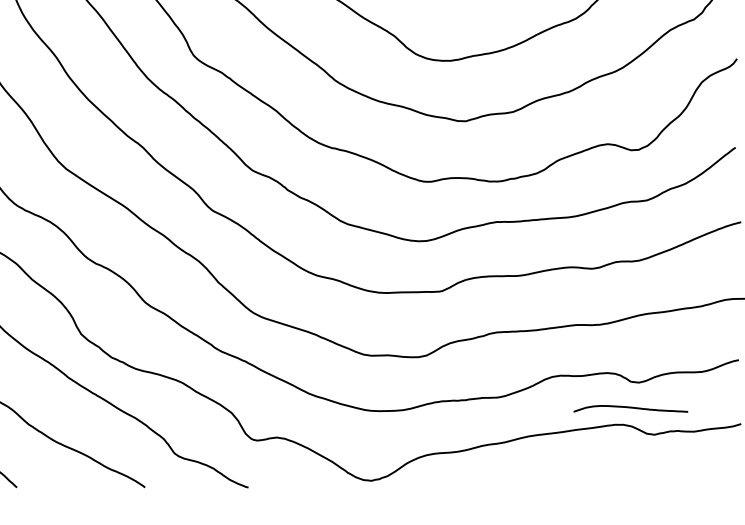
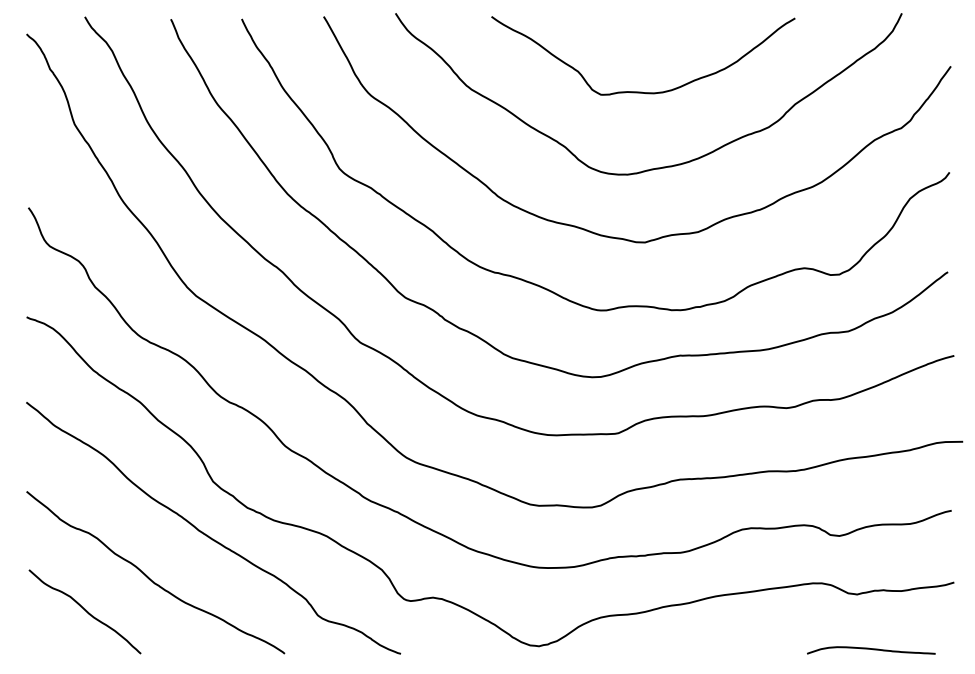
curve: (631, 408) -> (871, 649), moved

